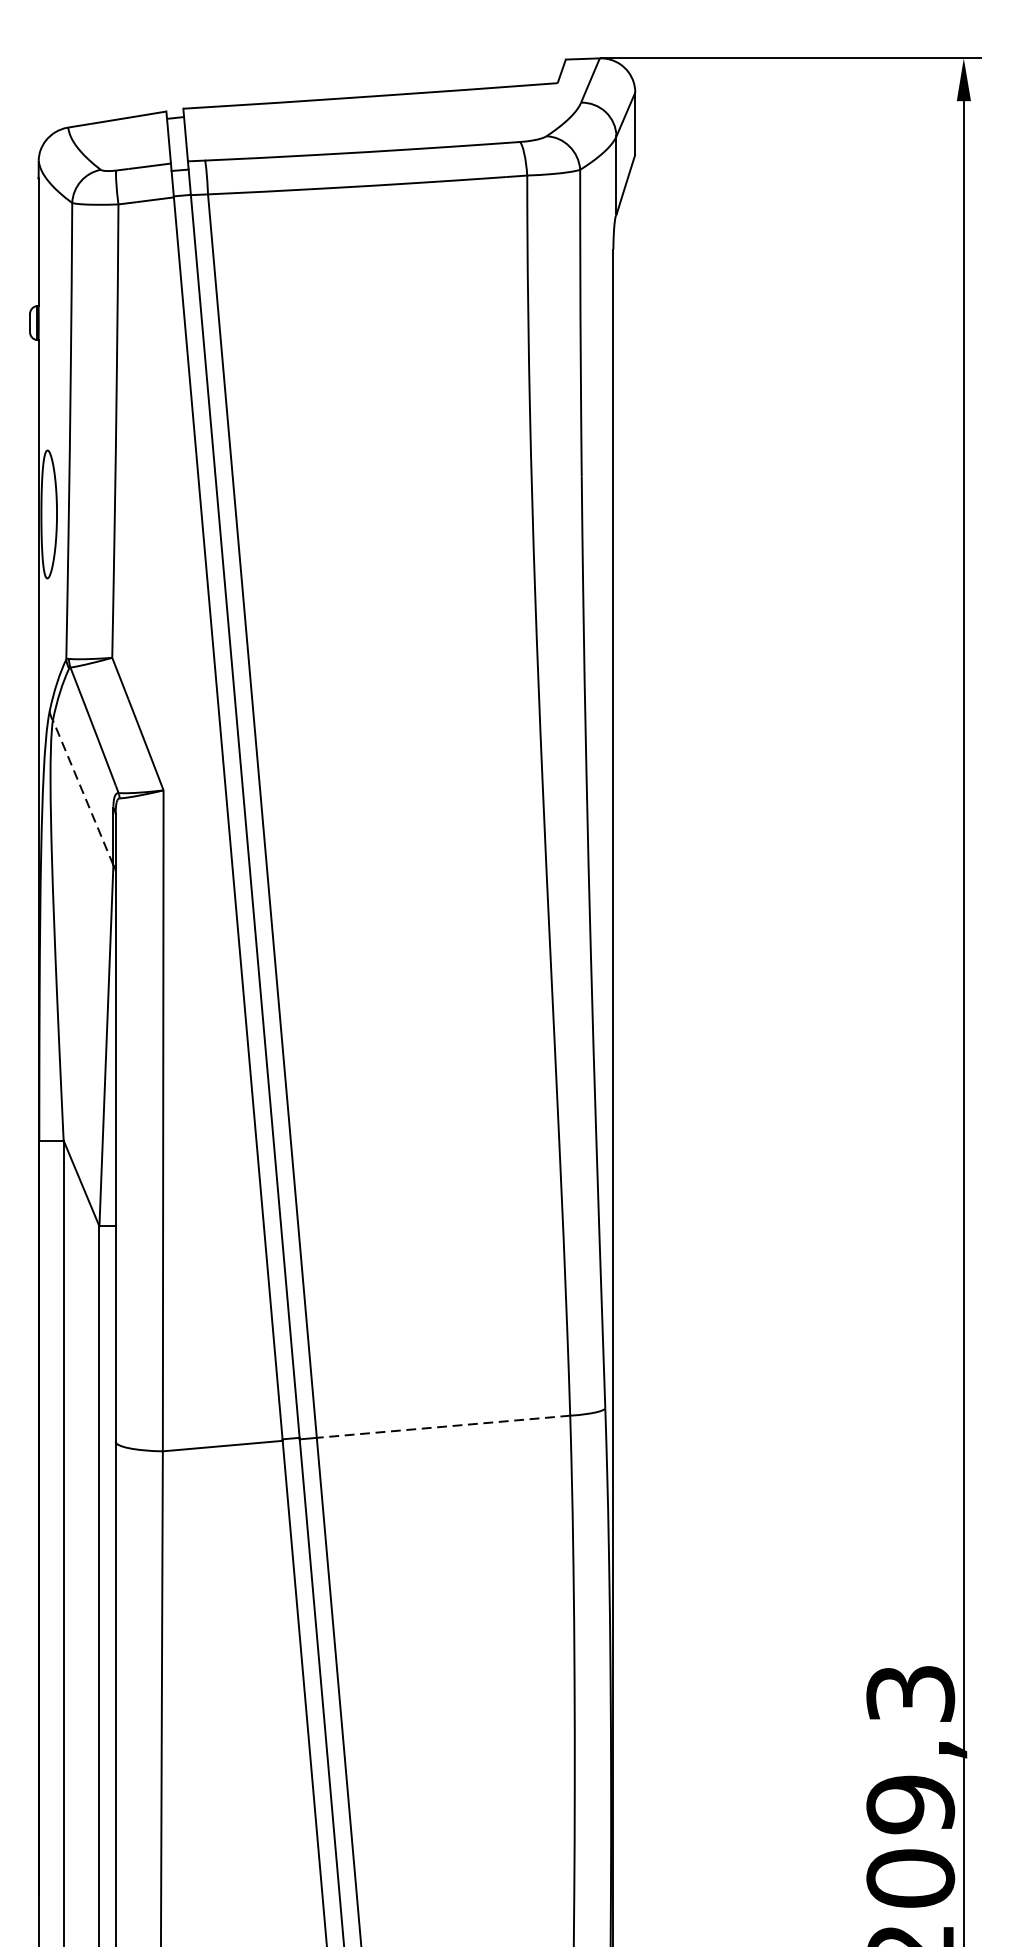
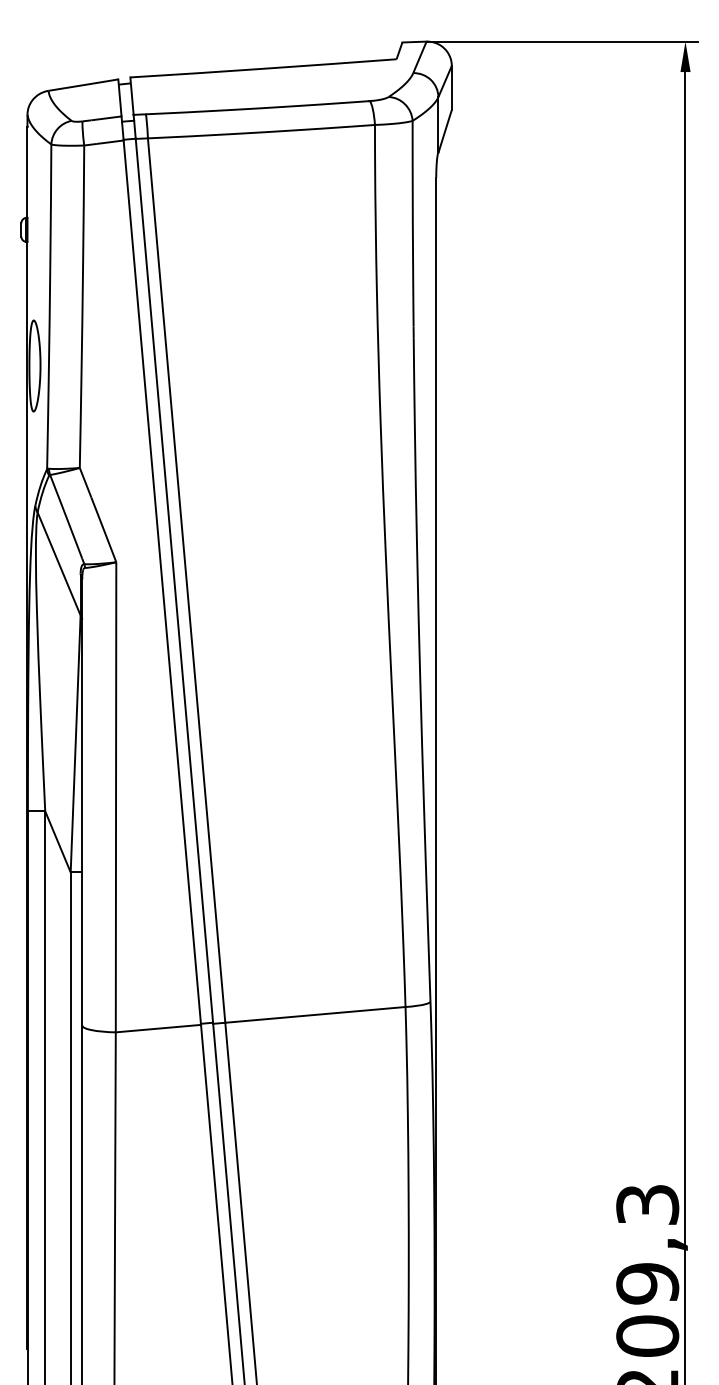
line: (83, 792) -> (59, 563), dashed -> solid
line: (442, 1426) -> (314, 1014), dashed -> solid

